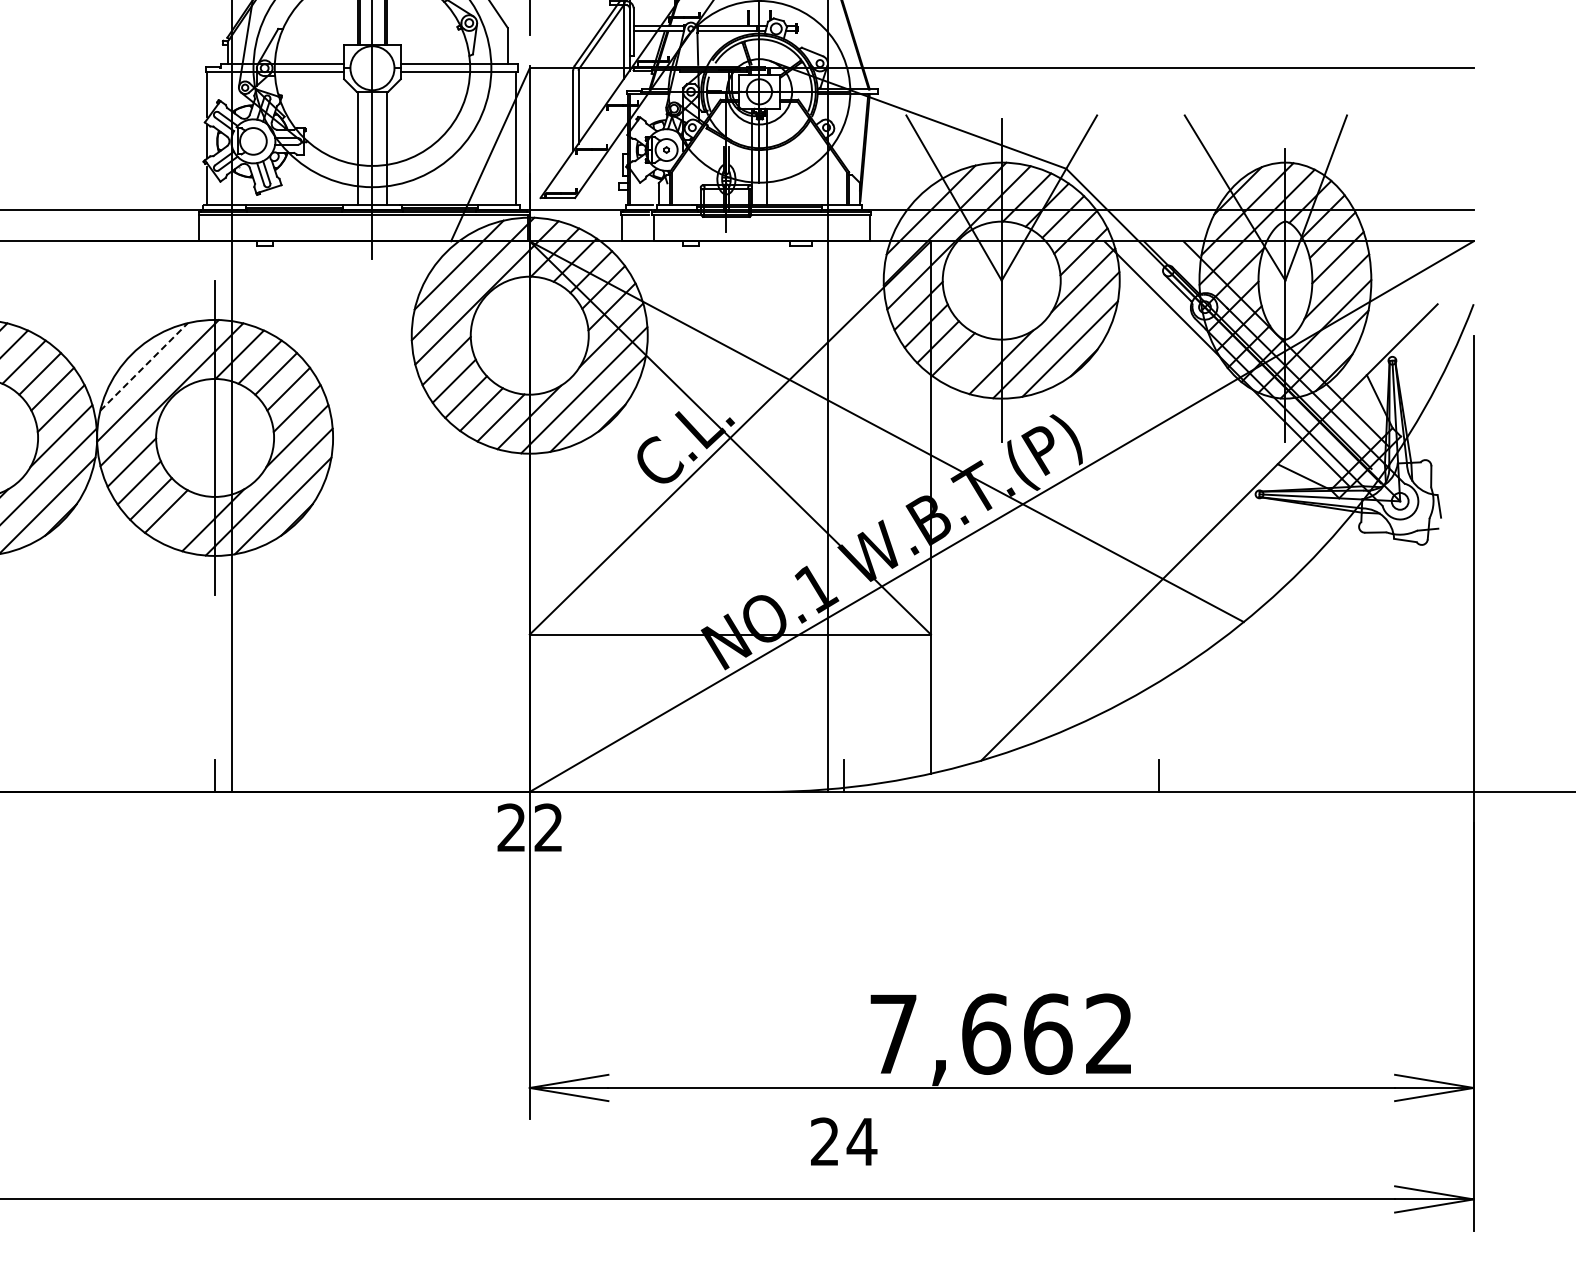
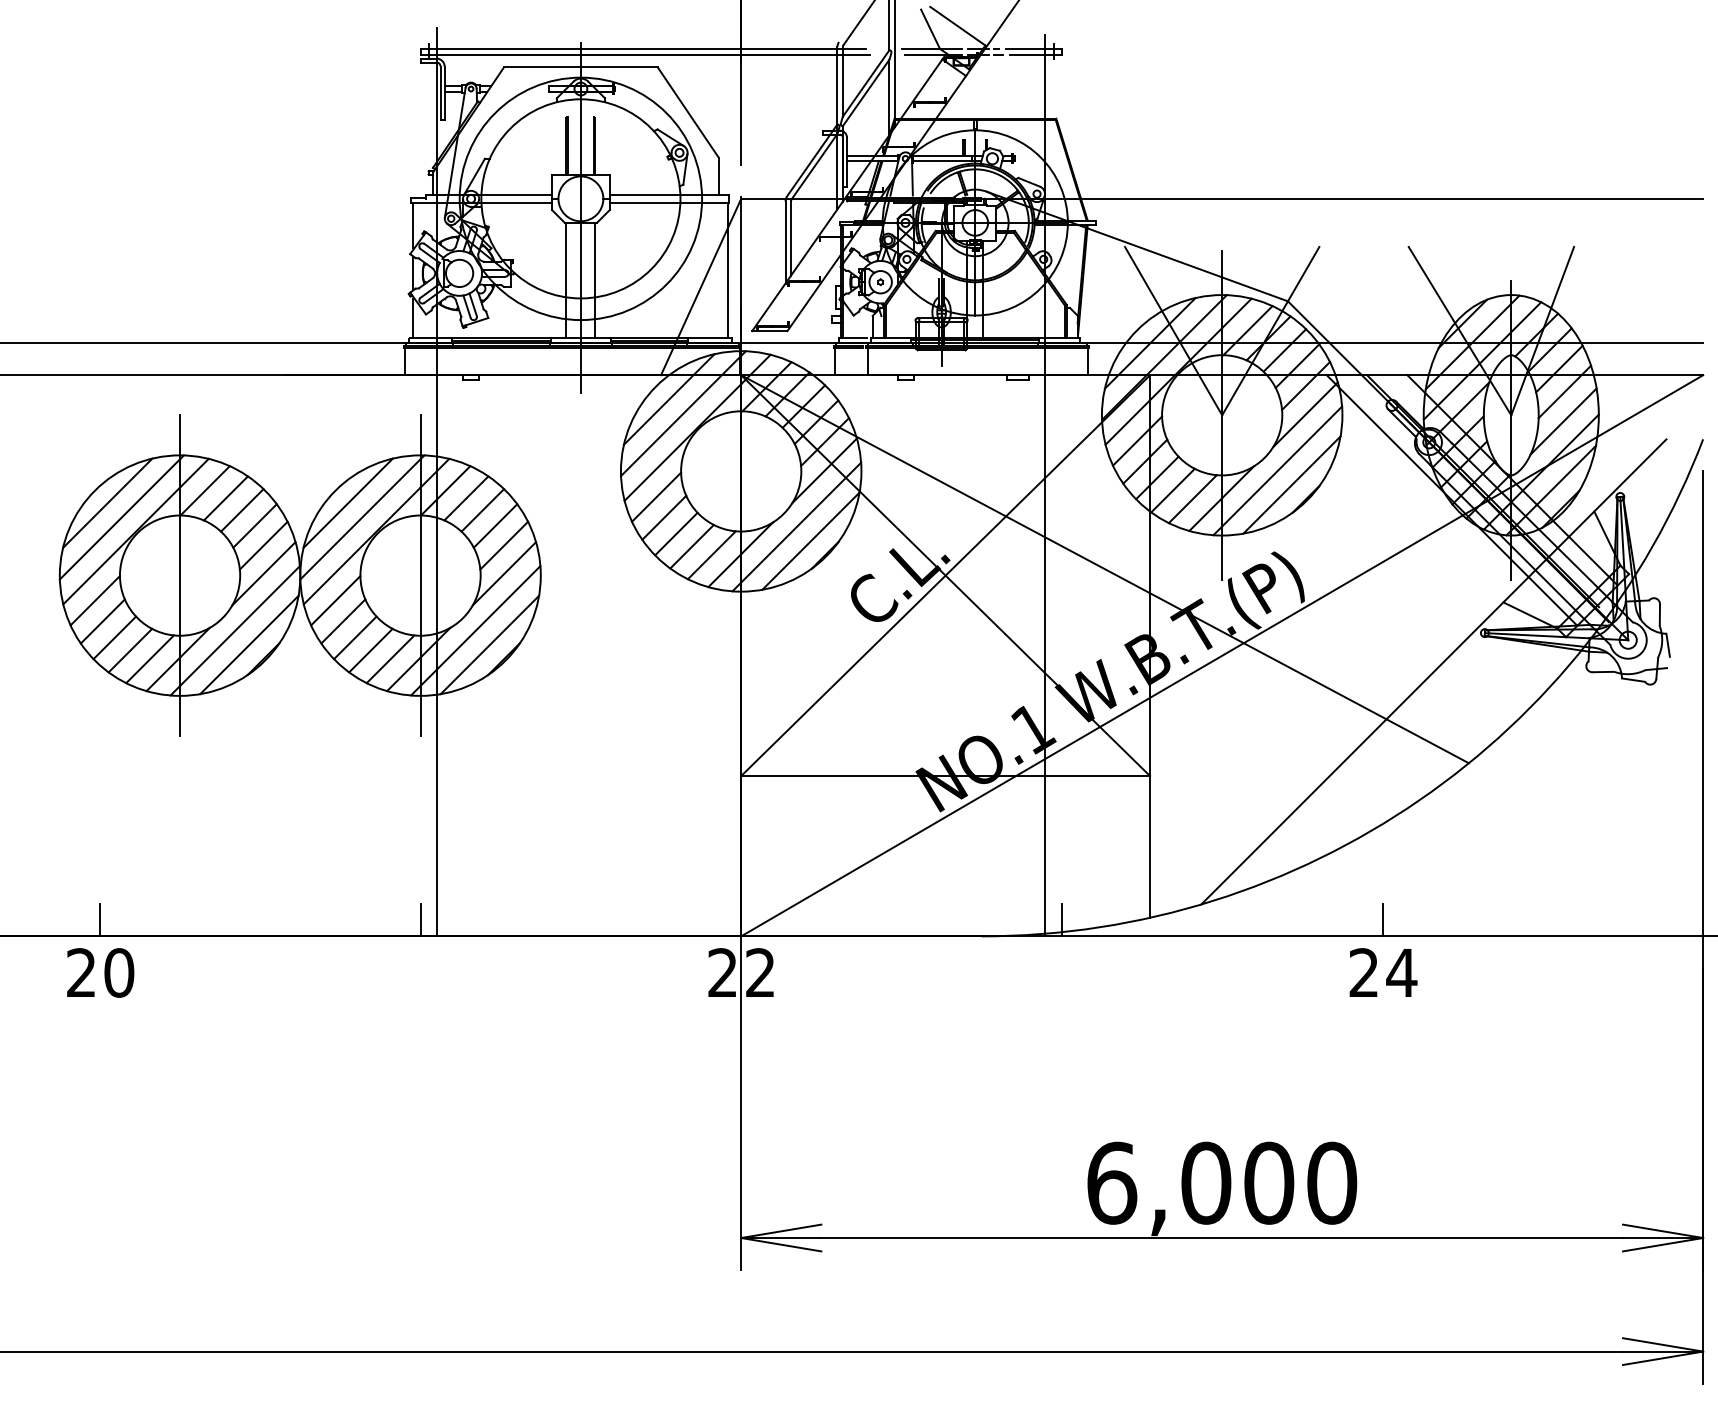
line: (972, 363) -> (1192, 499), added
line: (144, 366) -> (348, 502), dashed -> solid
line: (185, 520) -> (390, 659), added
text: (1002, 1033) -> (1222, 1182), 7,662 -> 6,000
text: (844, 1141) -> (1383, 972), moved

